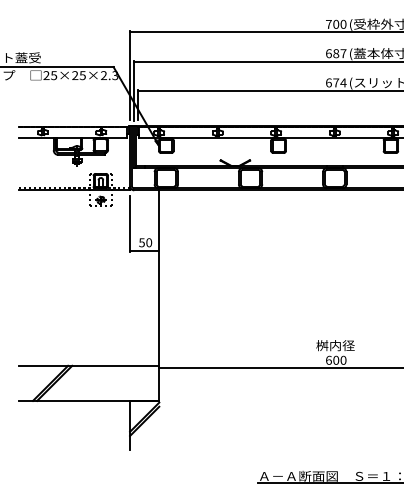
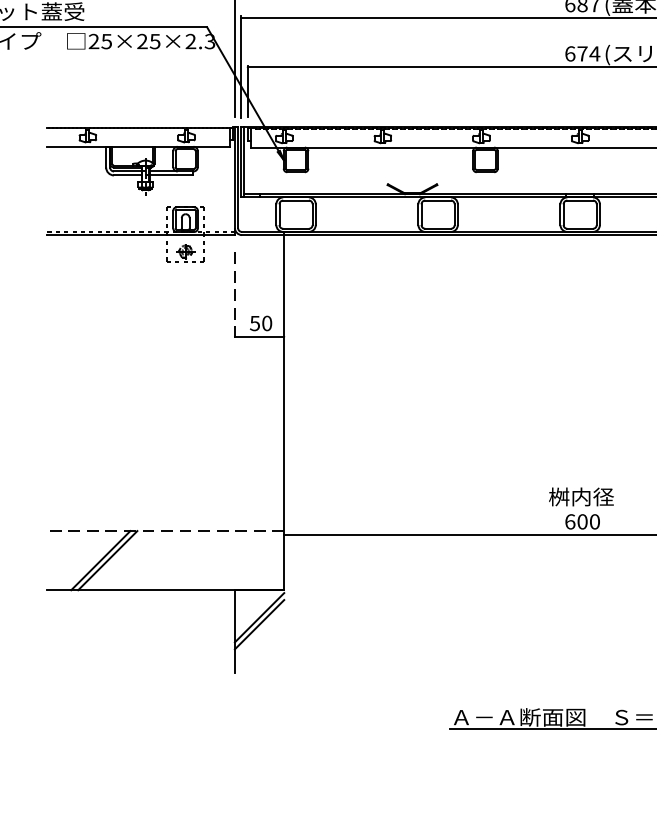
line: (130, 223) -> (235, 291), solid -> dashed
line: (88, 365) -> (164, 530), solid -> dashed

